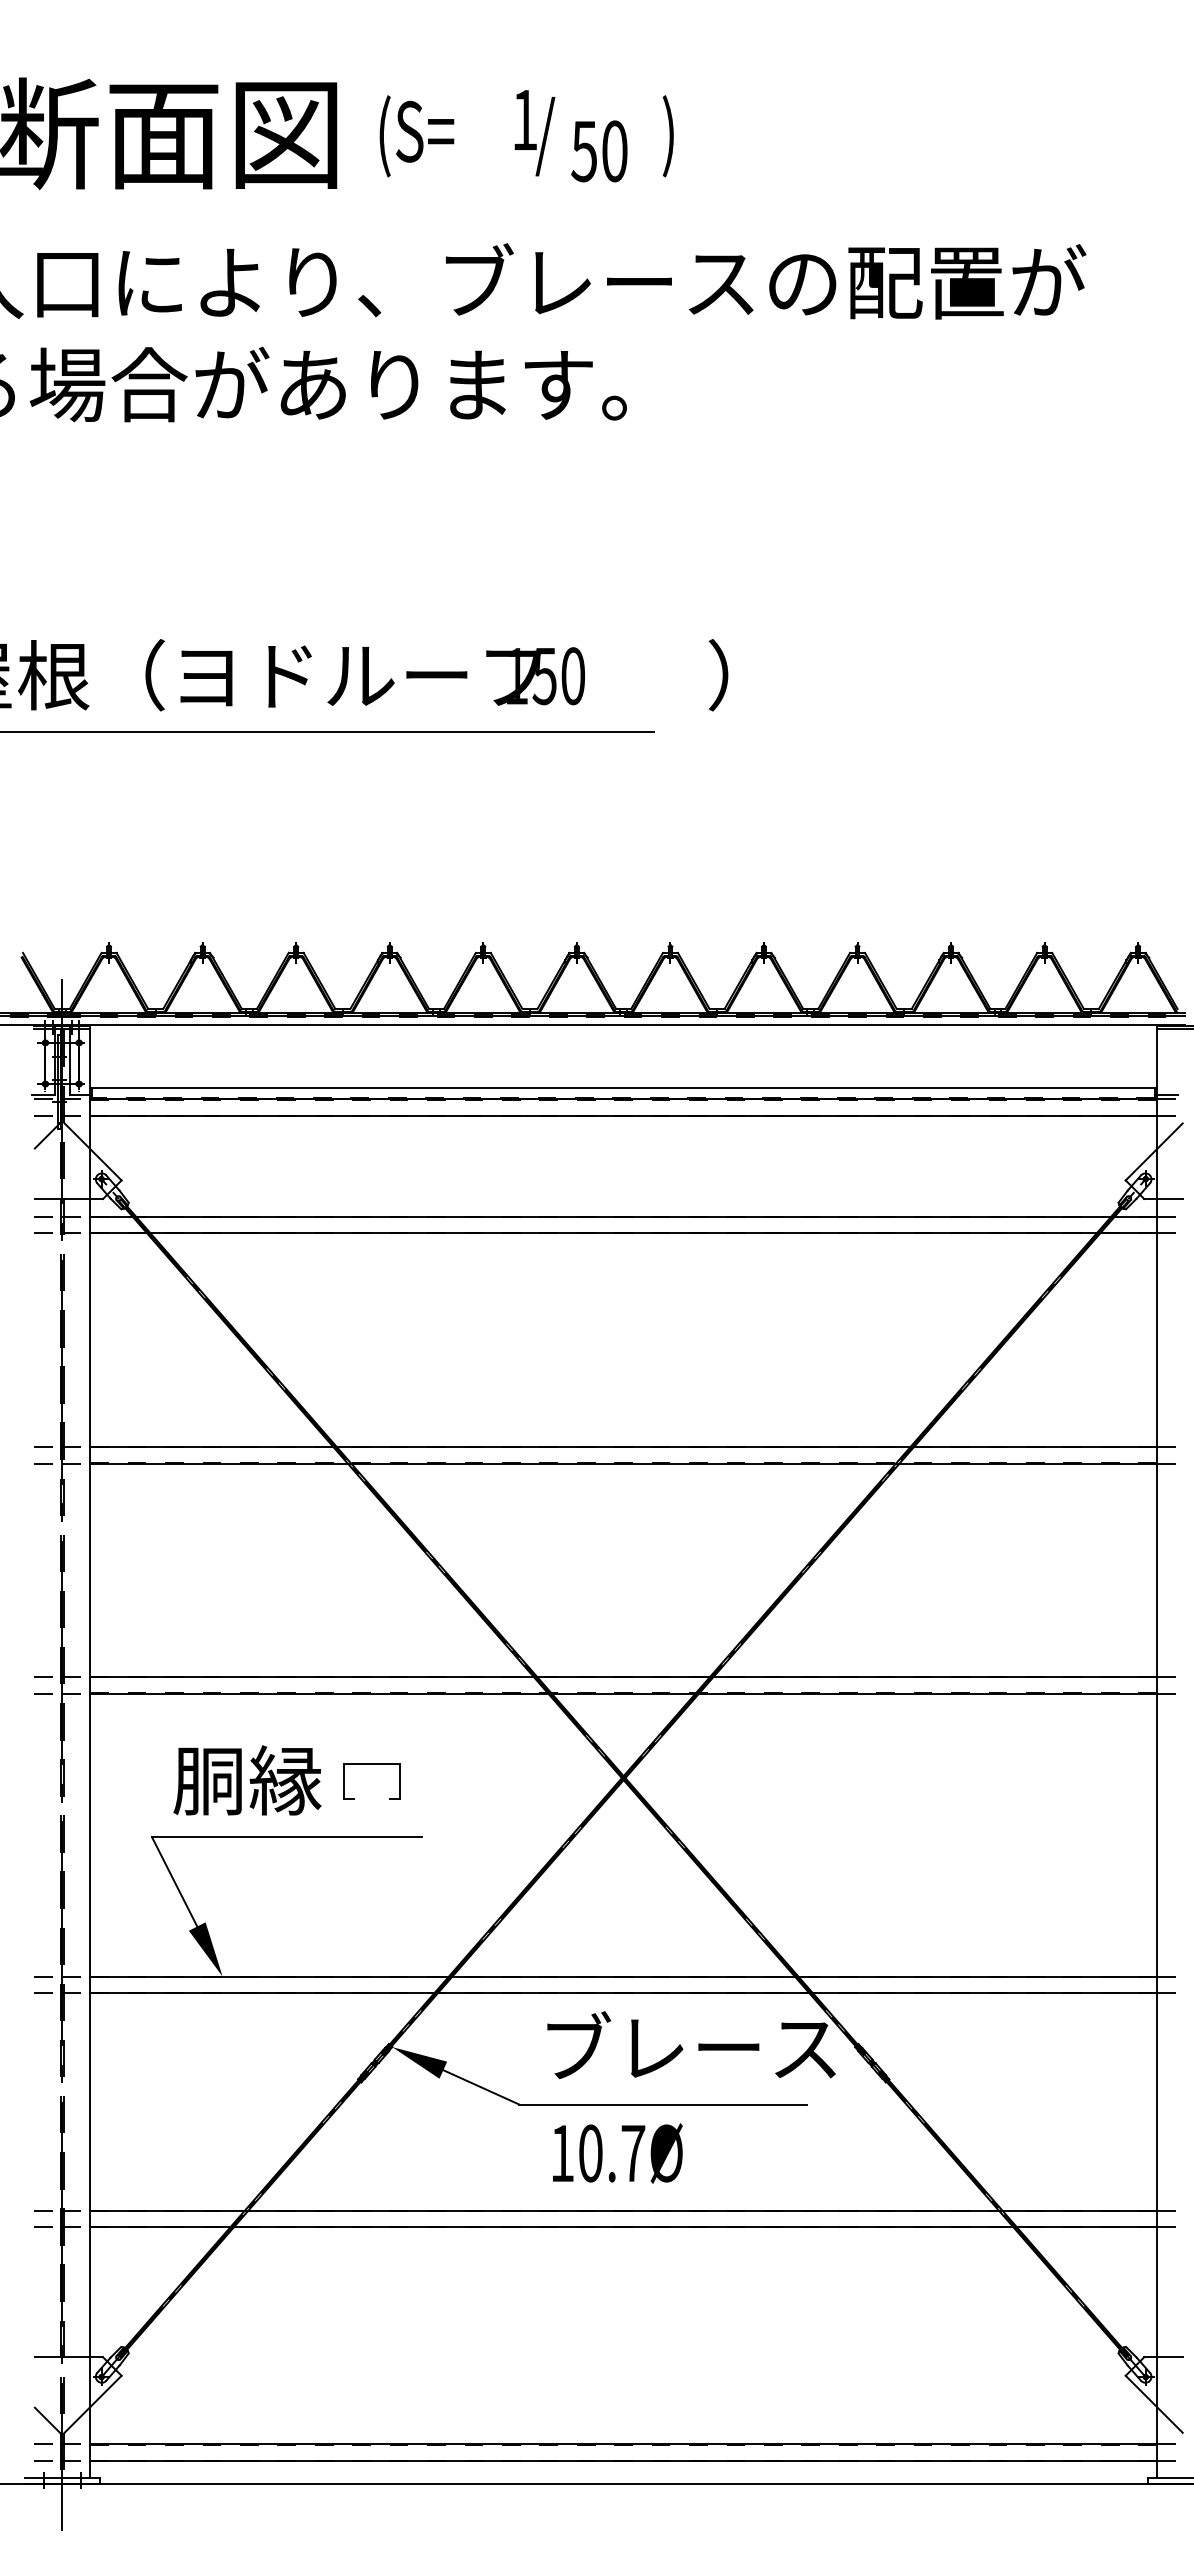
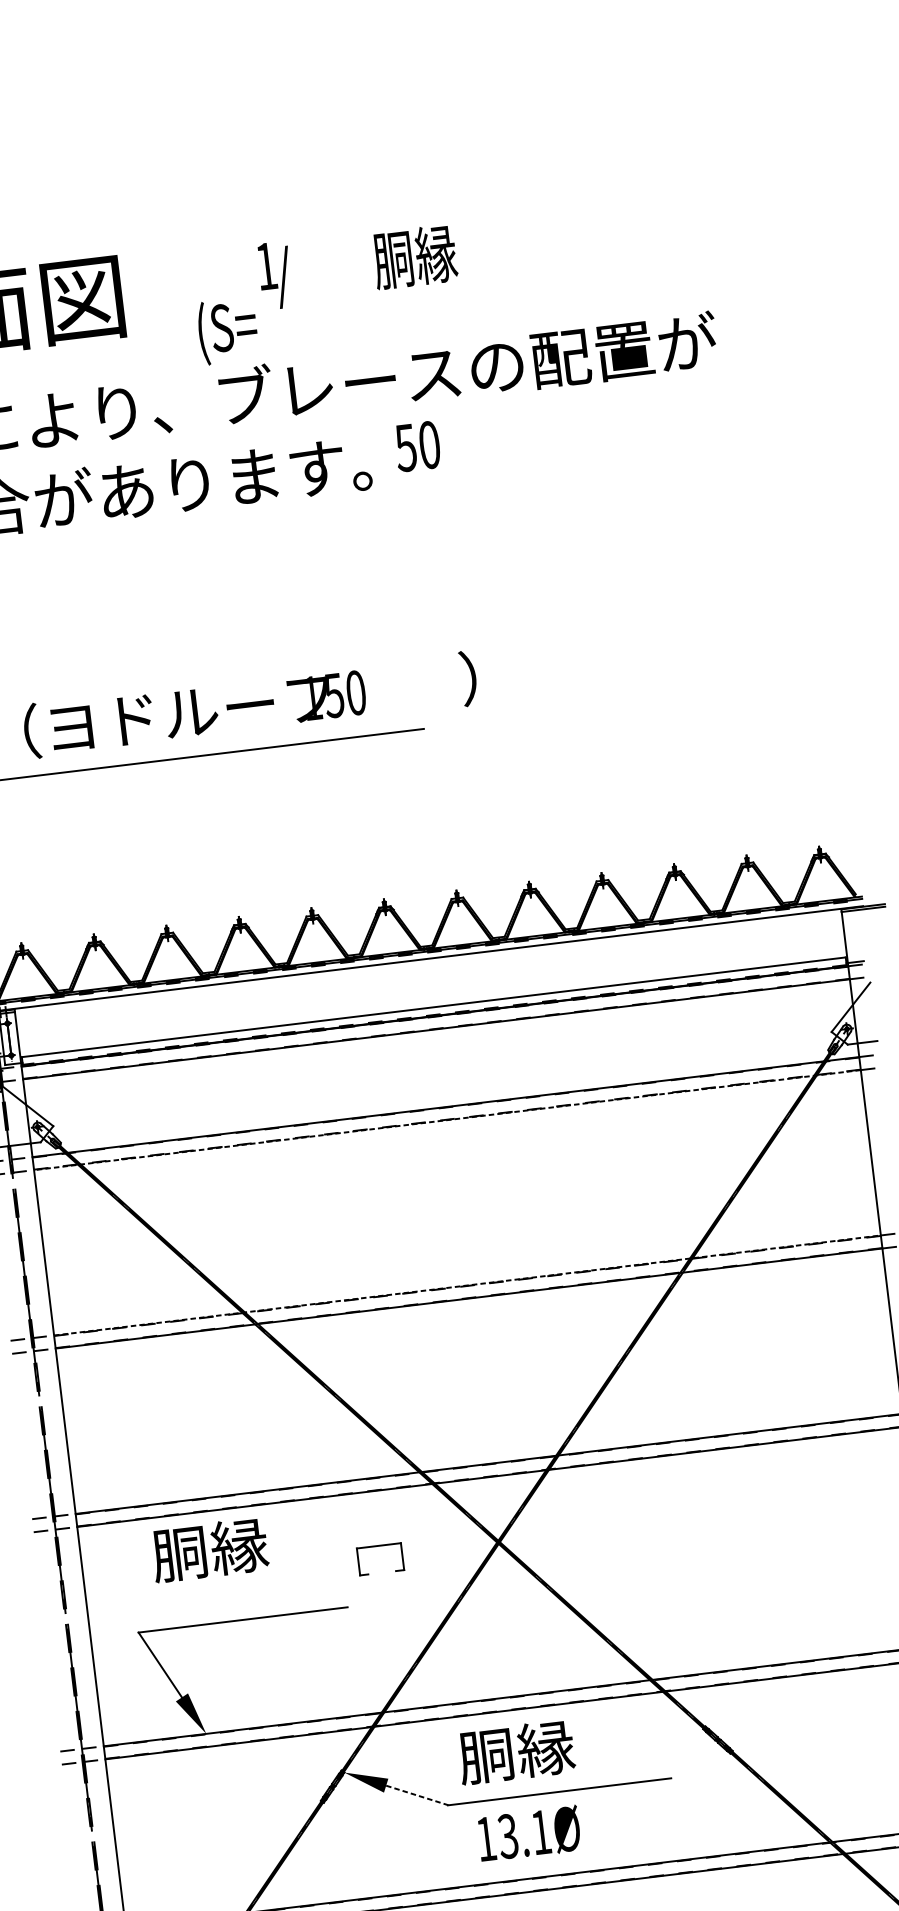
text: (715, 135) -> (415, 260), ) -> 胴縁
text: (416, 136) -> (227, 331), moved
text: (599, 151) -> (417, 446), moved
line: (623, 1233) -> (447, 1120), solid -> dashed
line: (624, 1446) -> (468, 1285), solid -> dashed
part: (371, 1764) -> (378, 1546), moved
text: (247, 1780) -> (209, 1550), moved
text: (687, 2046) -> (573, 1744), ブレース -> 胴縁
line: (481, 2087) -> (417, 1795), solid -> dashed
text: (611, 2153) -> (524, 1834), 10.7Ø -> 13.1Ø

